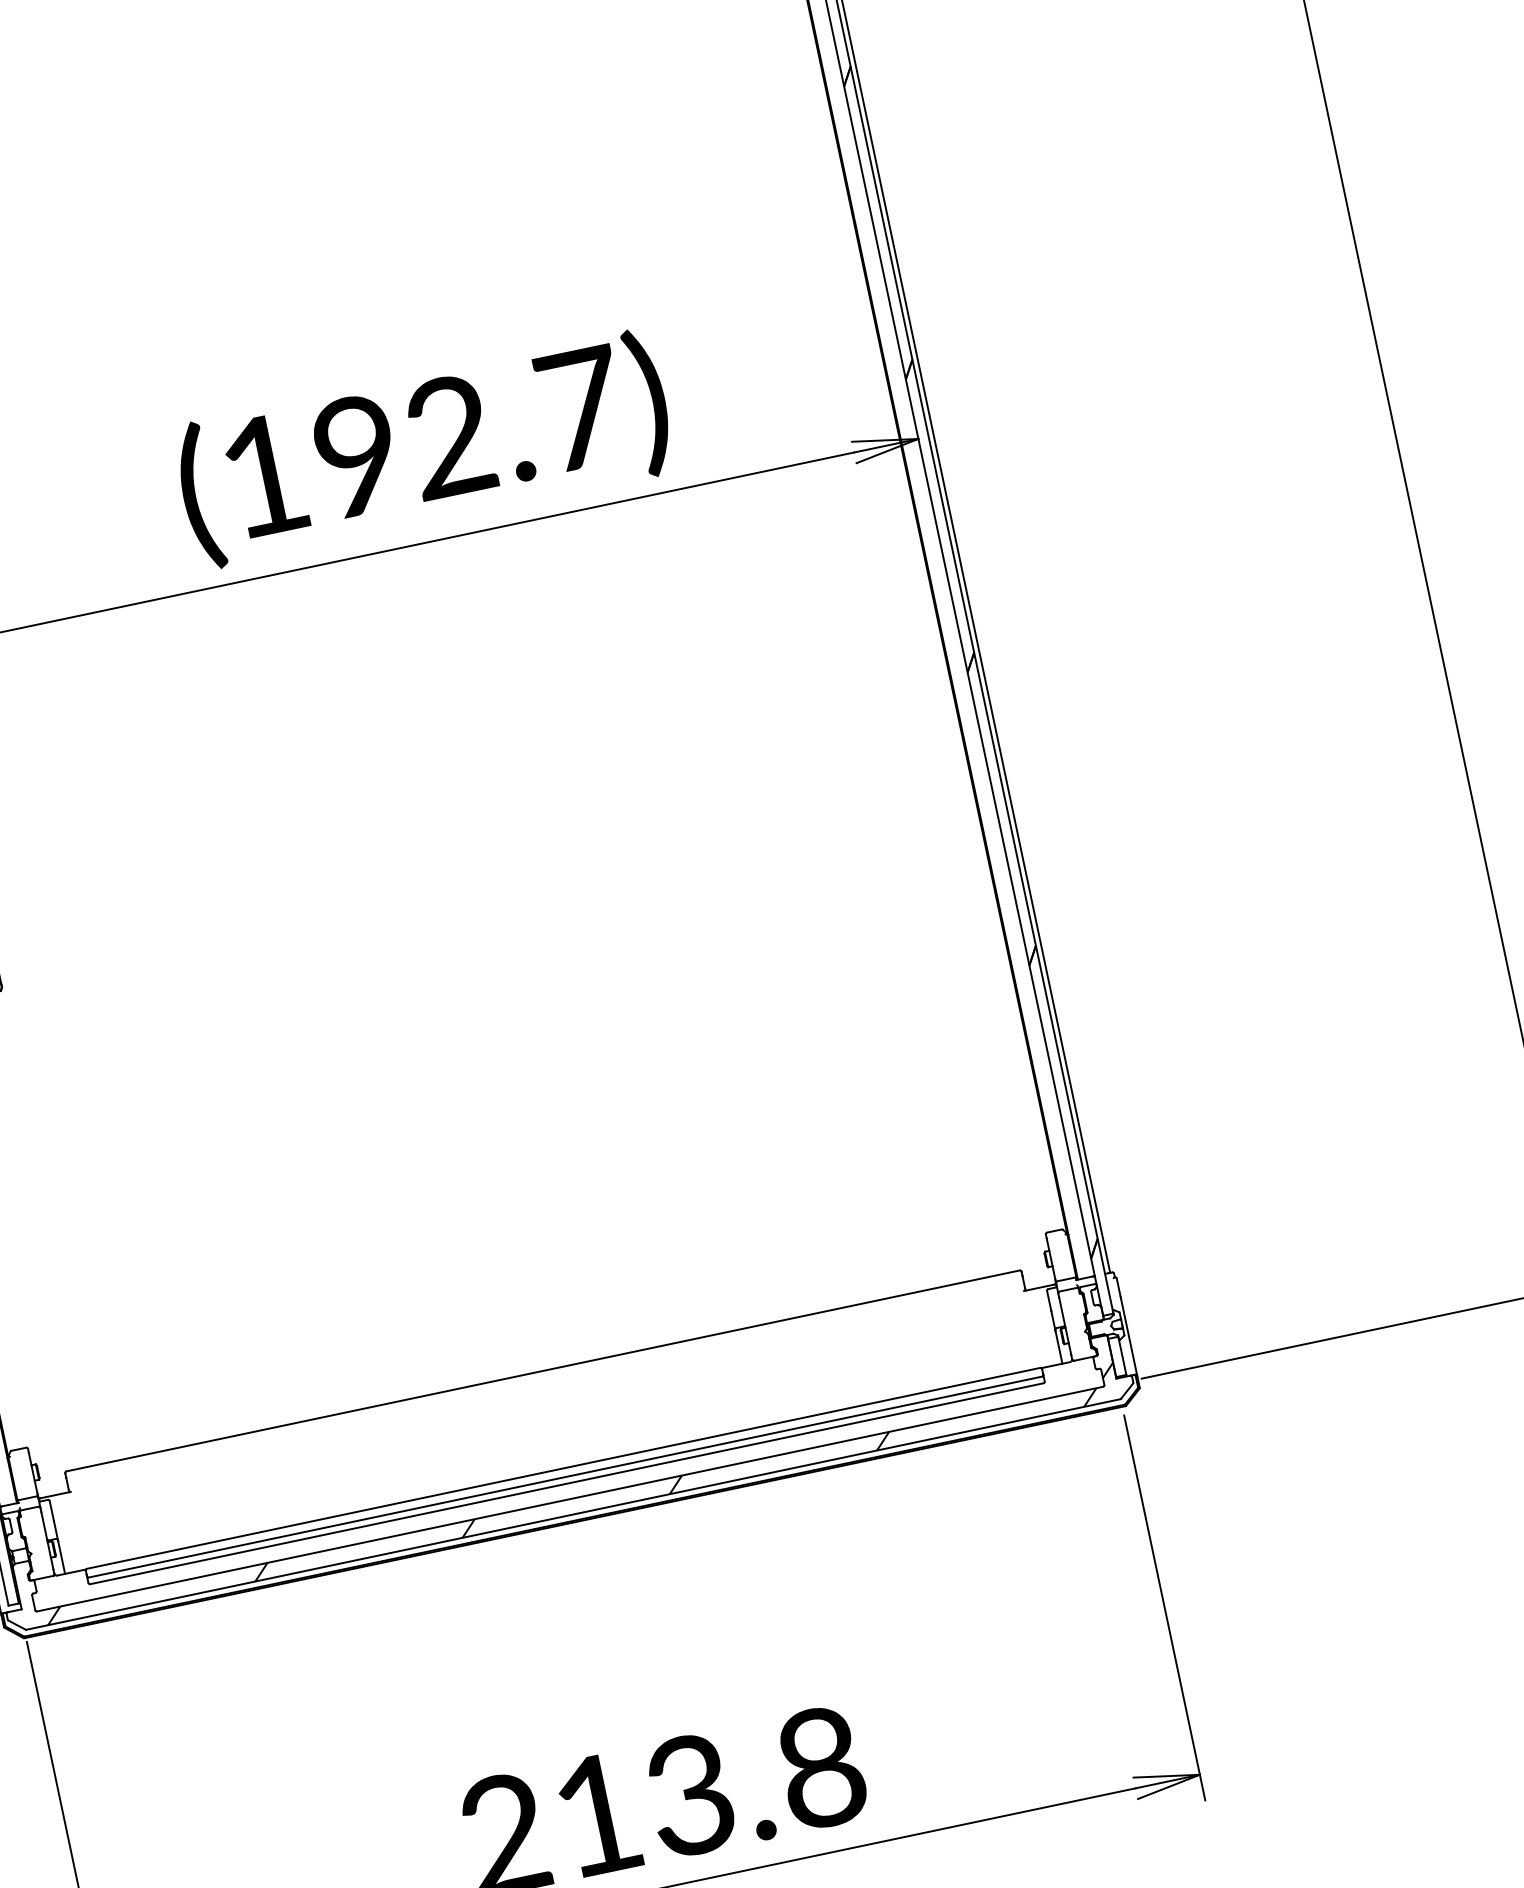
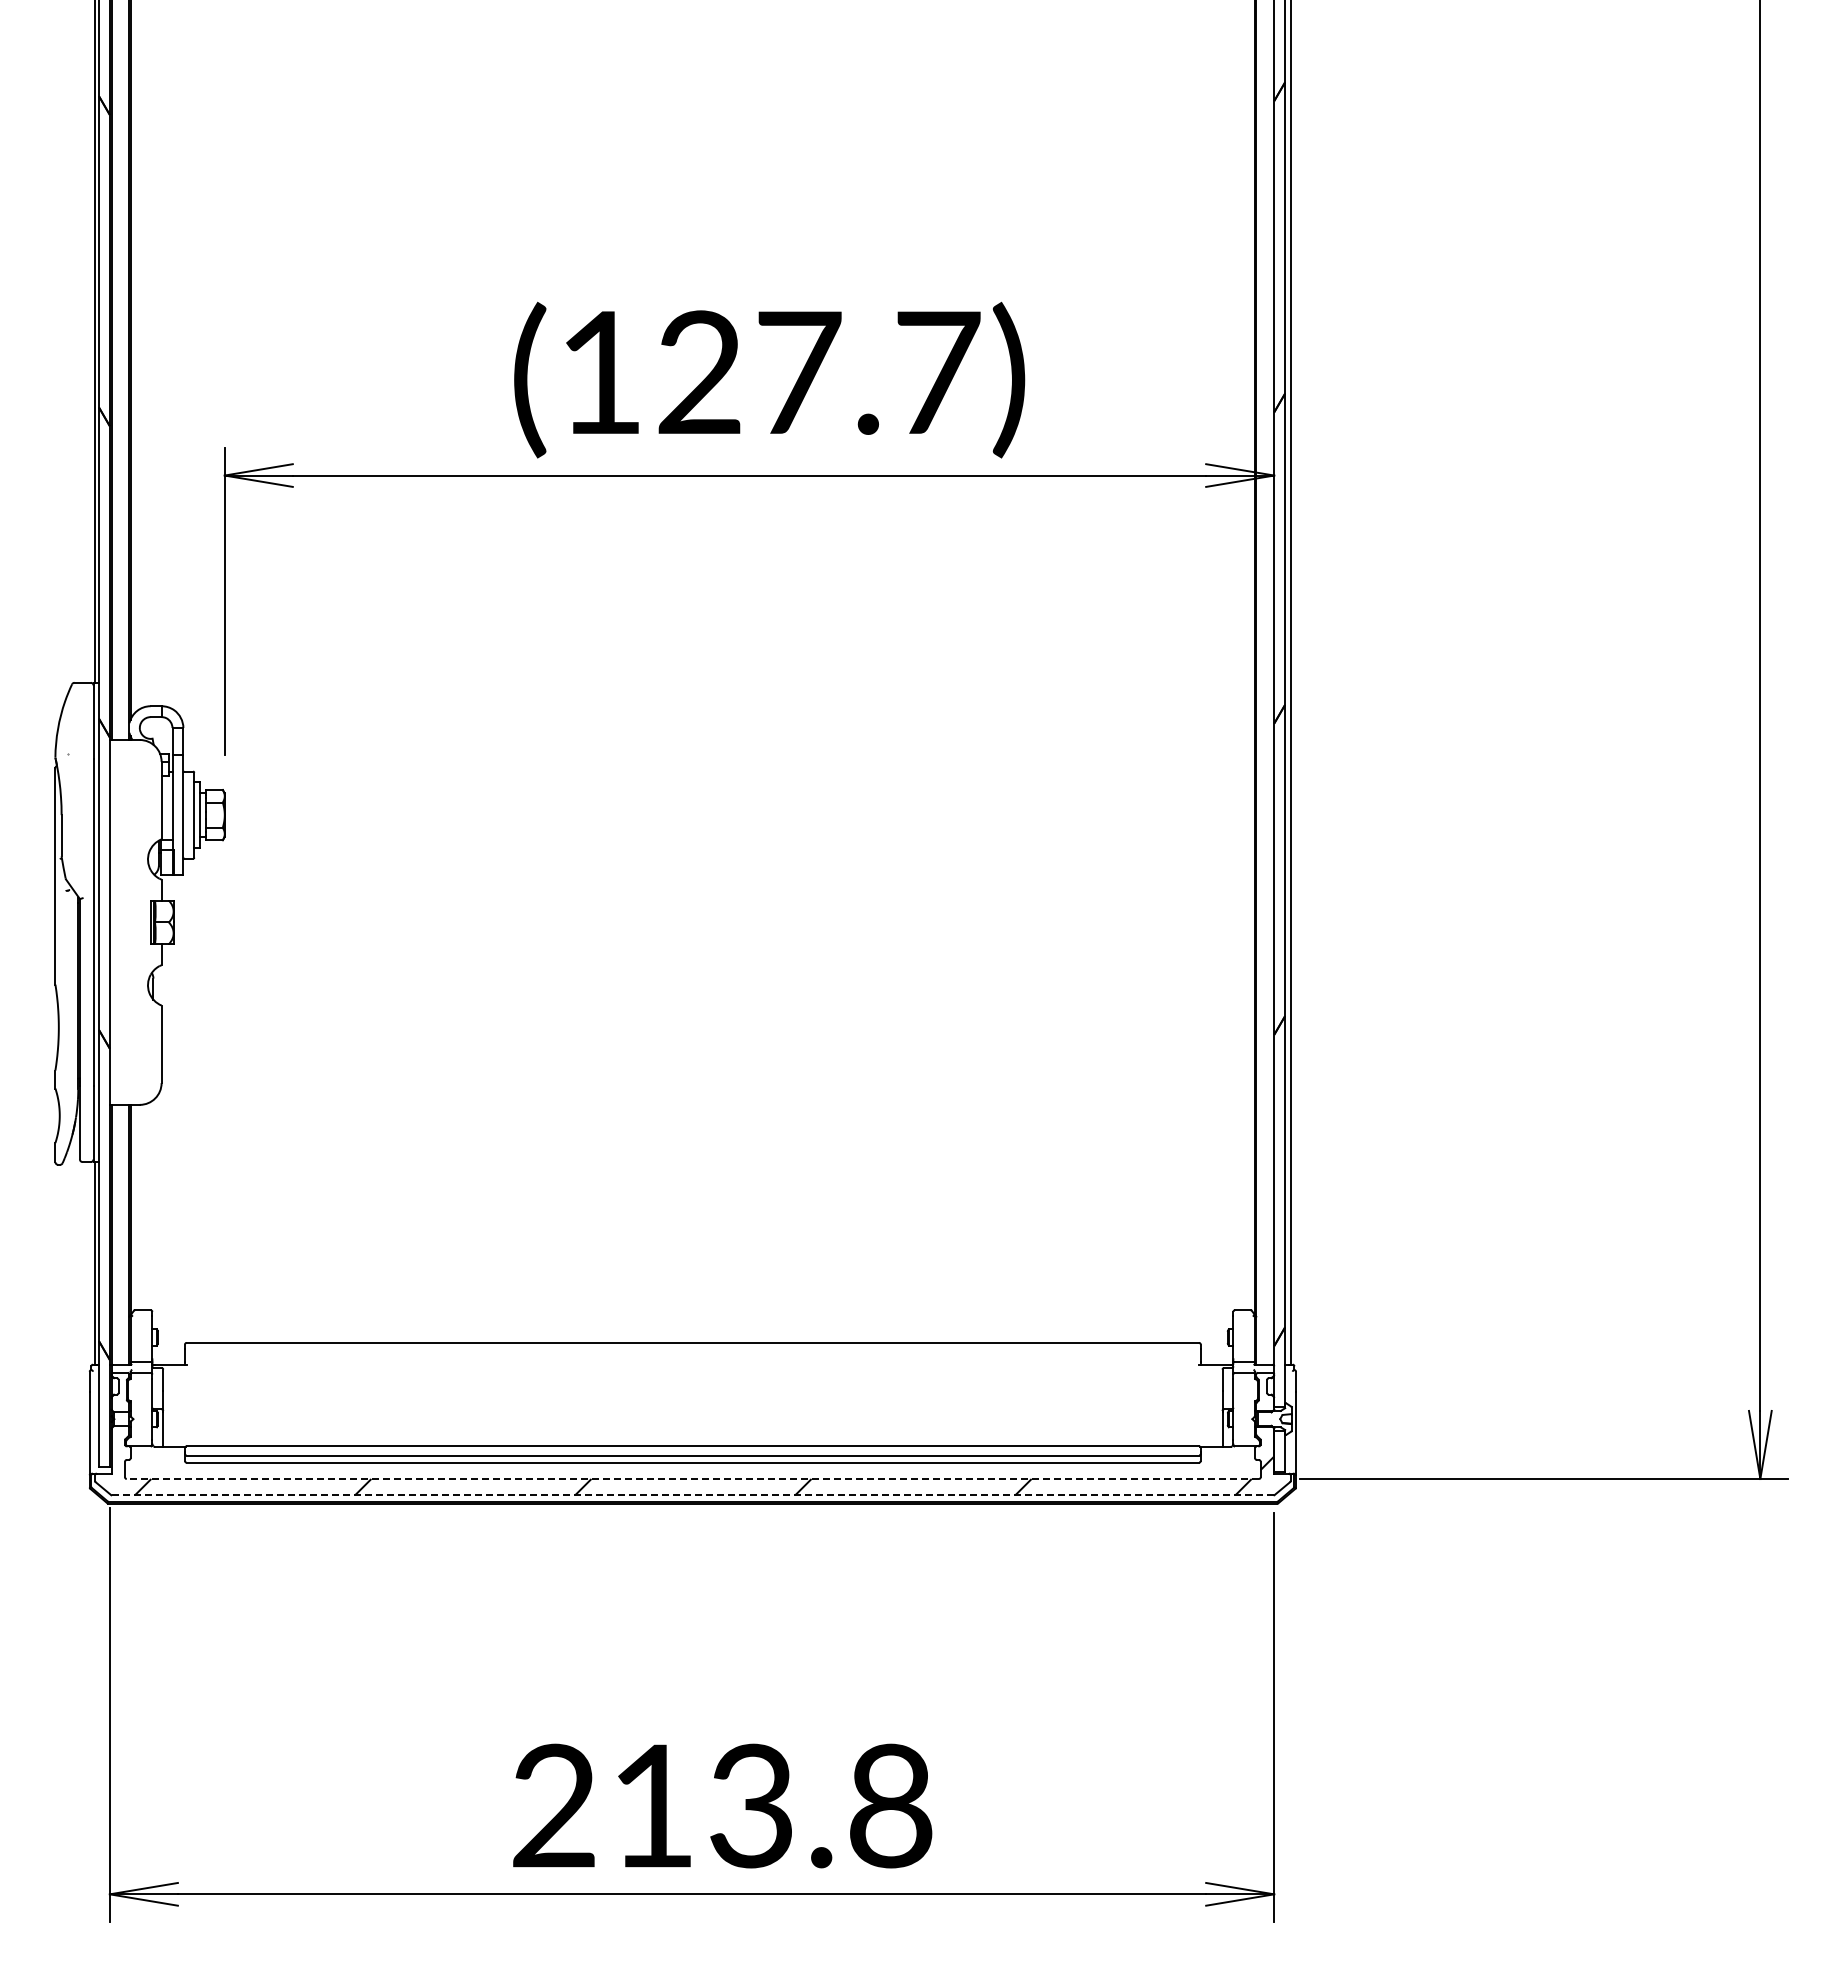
text: (403, 445) -> (749, 371), (192.7) -> (127.7)
line: (569, 1499) -> (692, 1479), solid -> dashed
line: (573, 1514) -> (692, 1495), solid -> dashed

